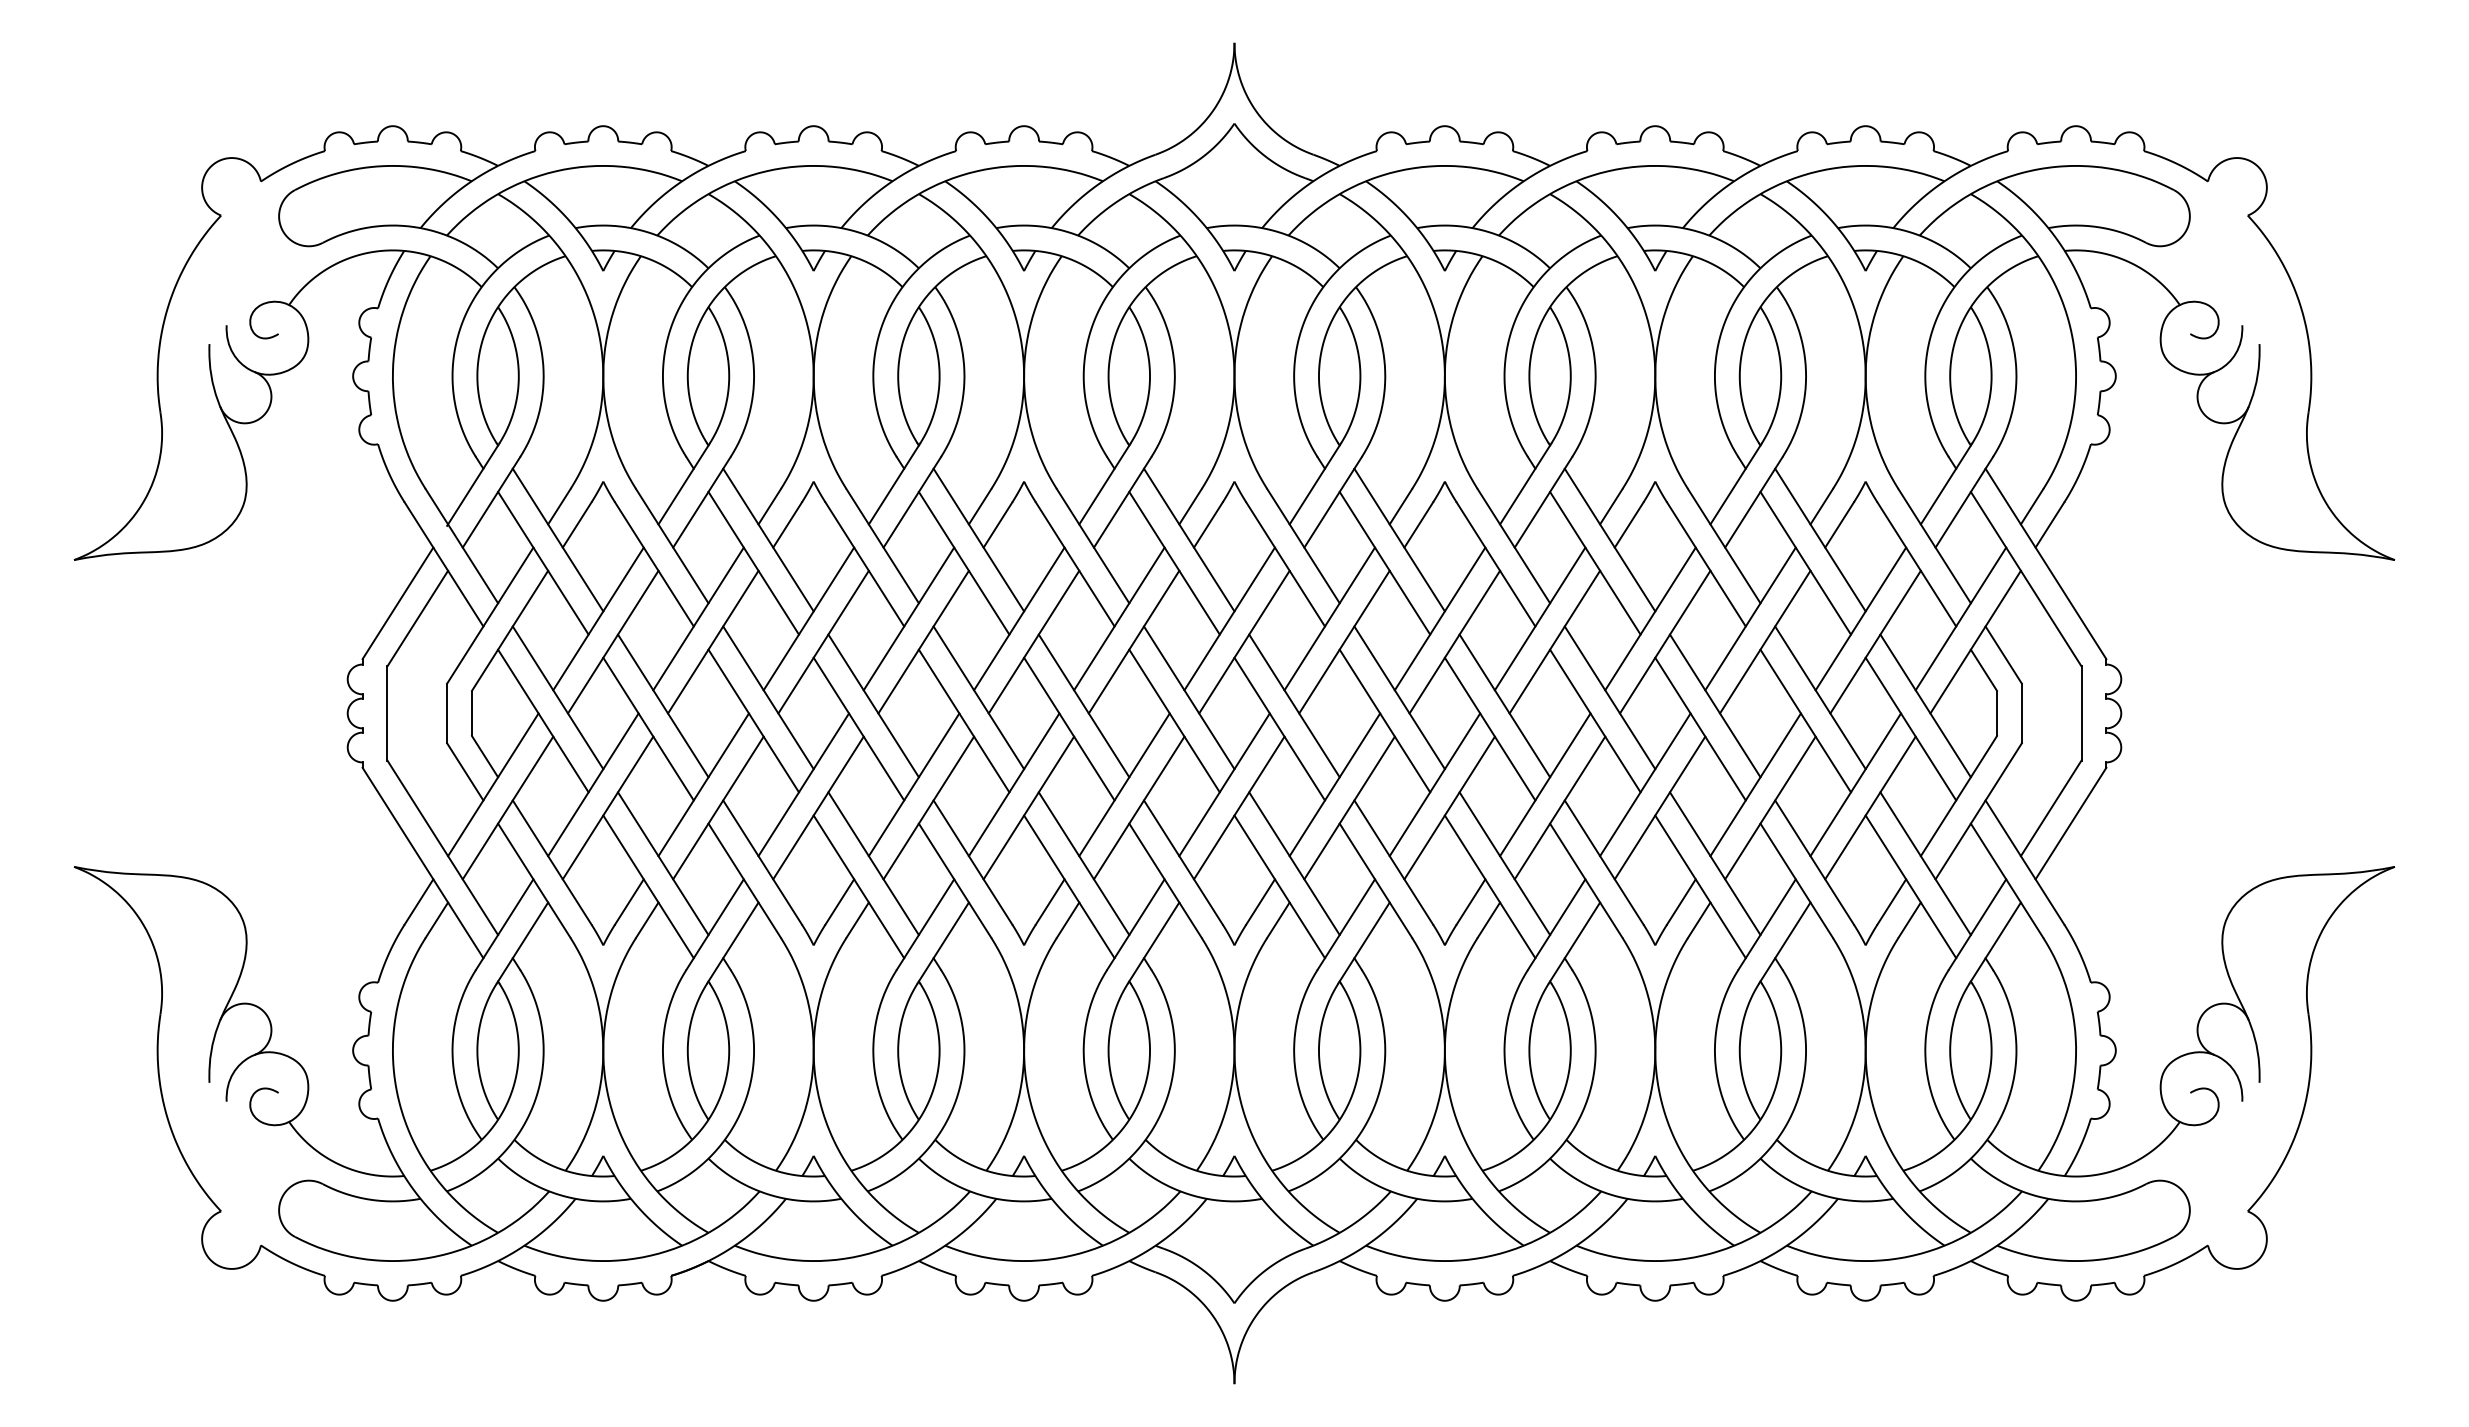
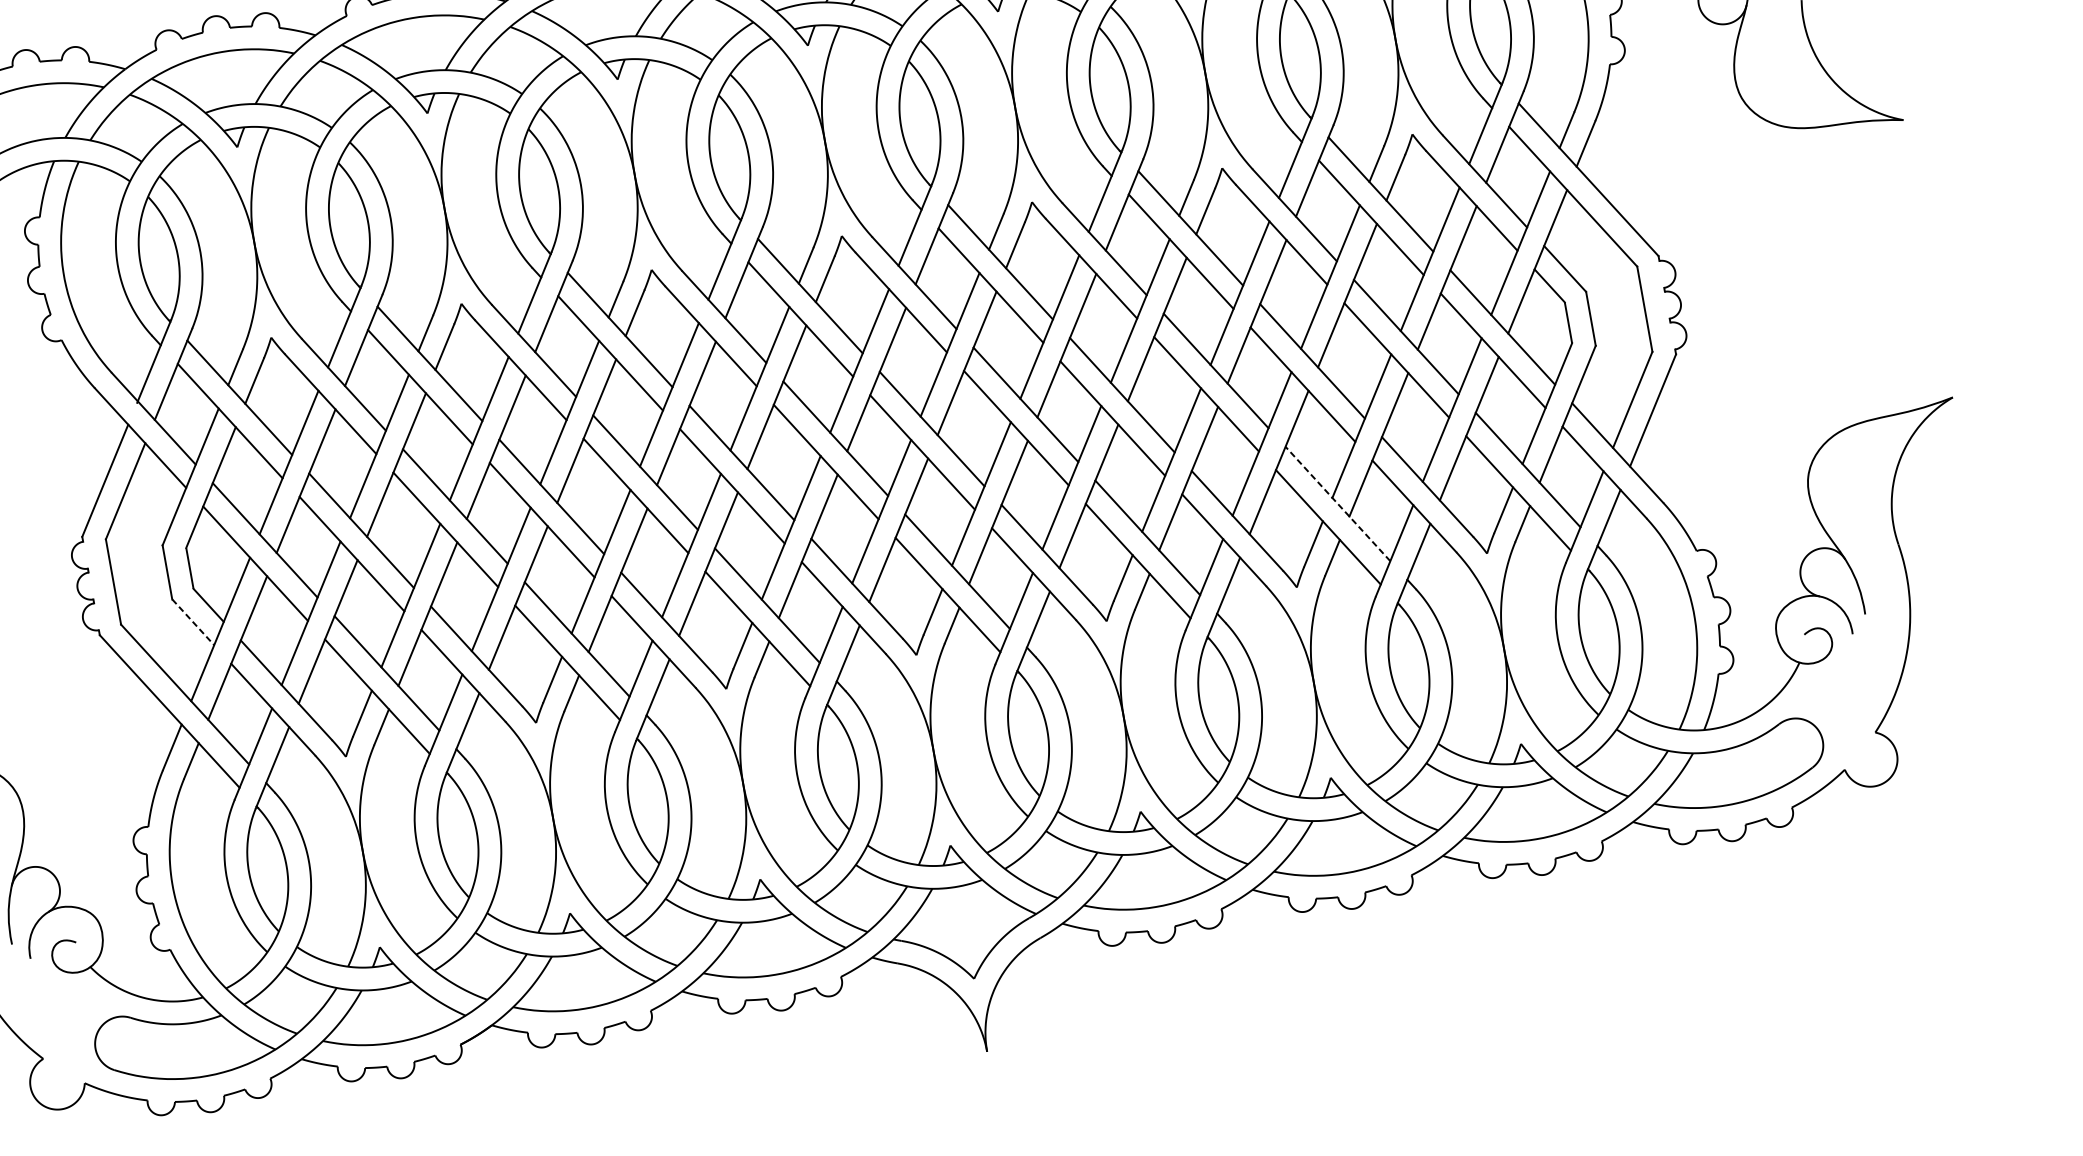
line: (465, 771) -> (193, 621), solid -> dashed
line: (1714, 863) -> (1337, 503), solid -> dashed

